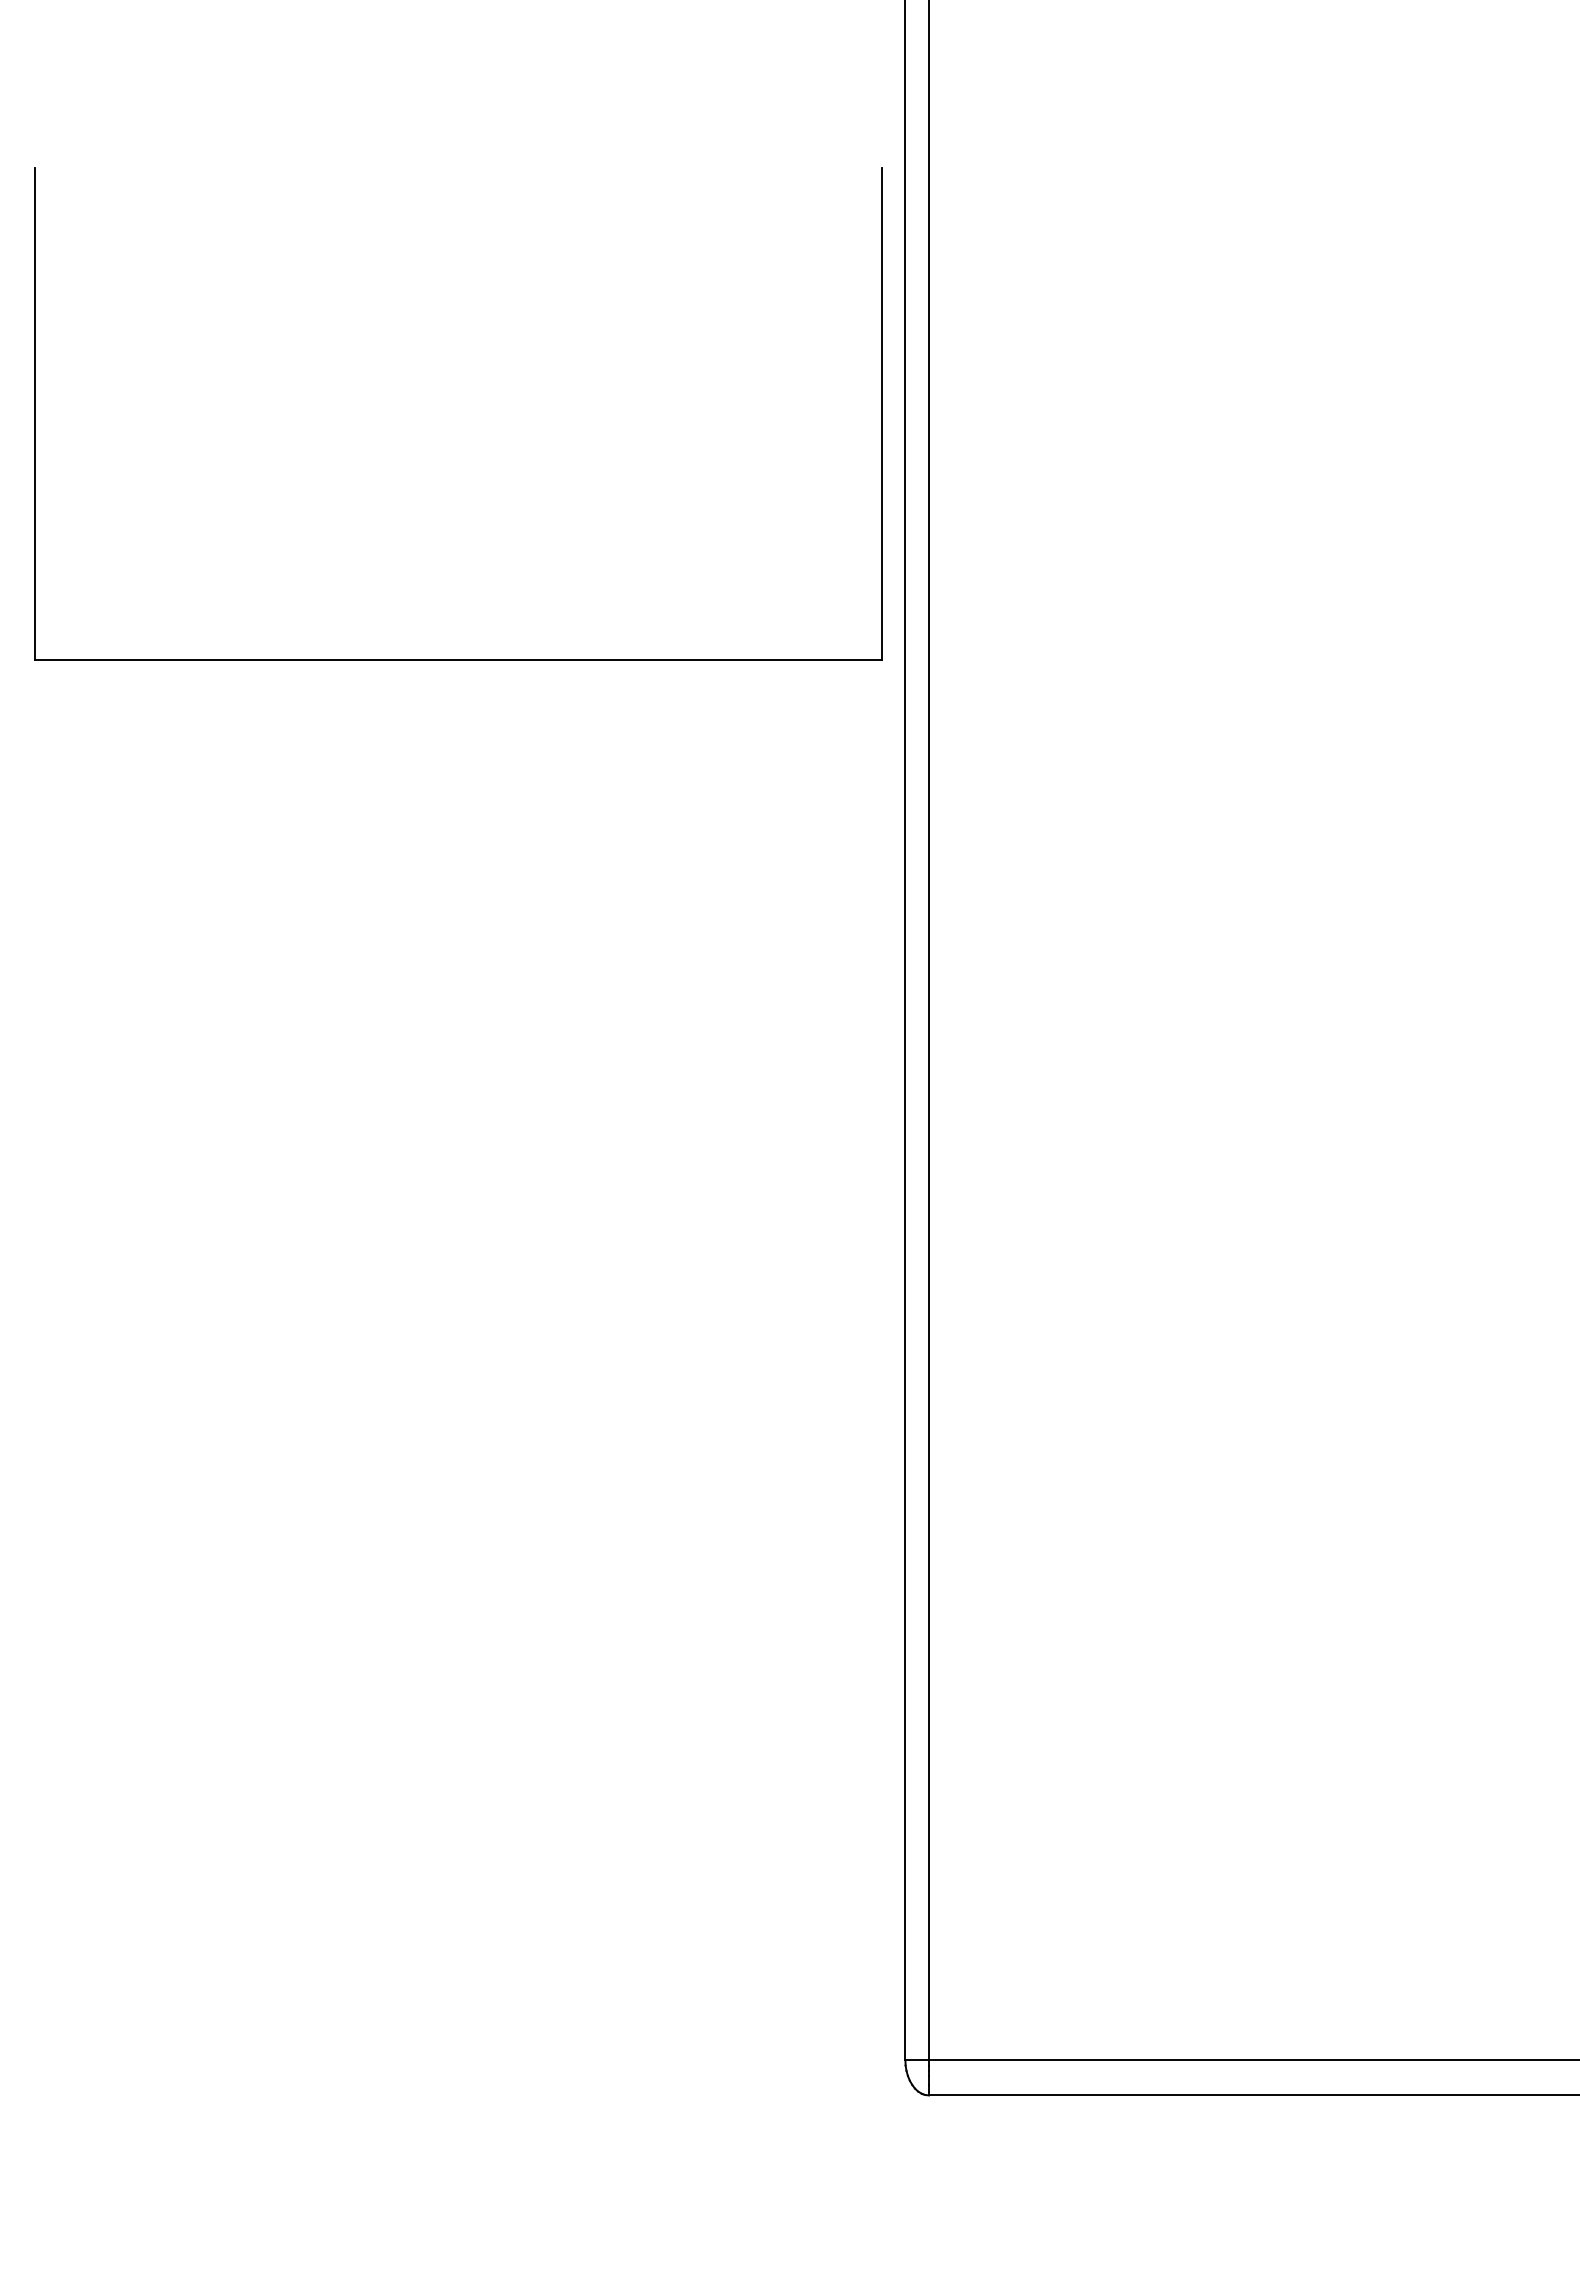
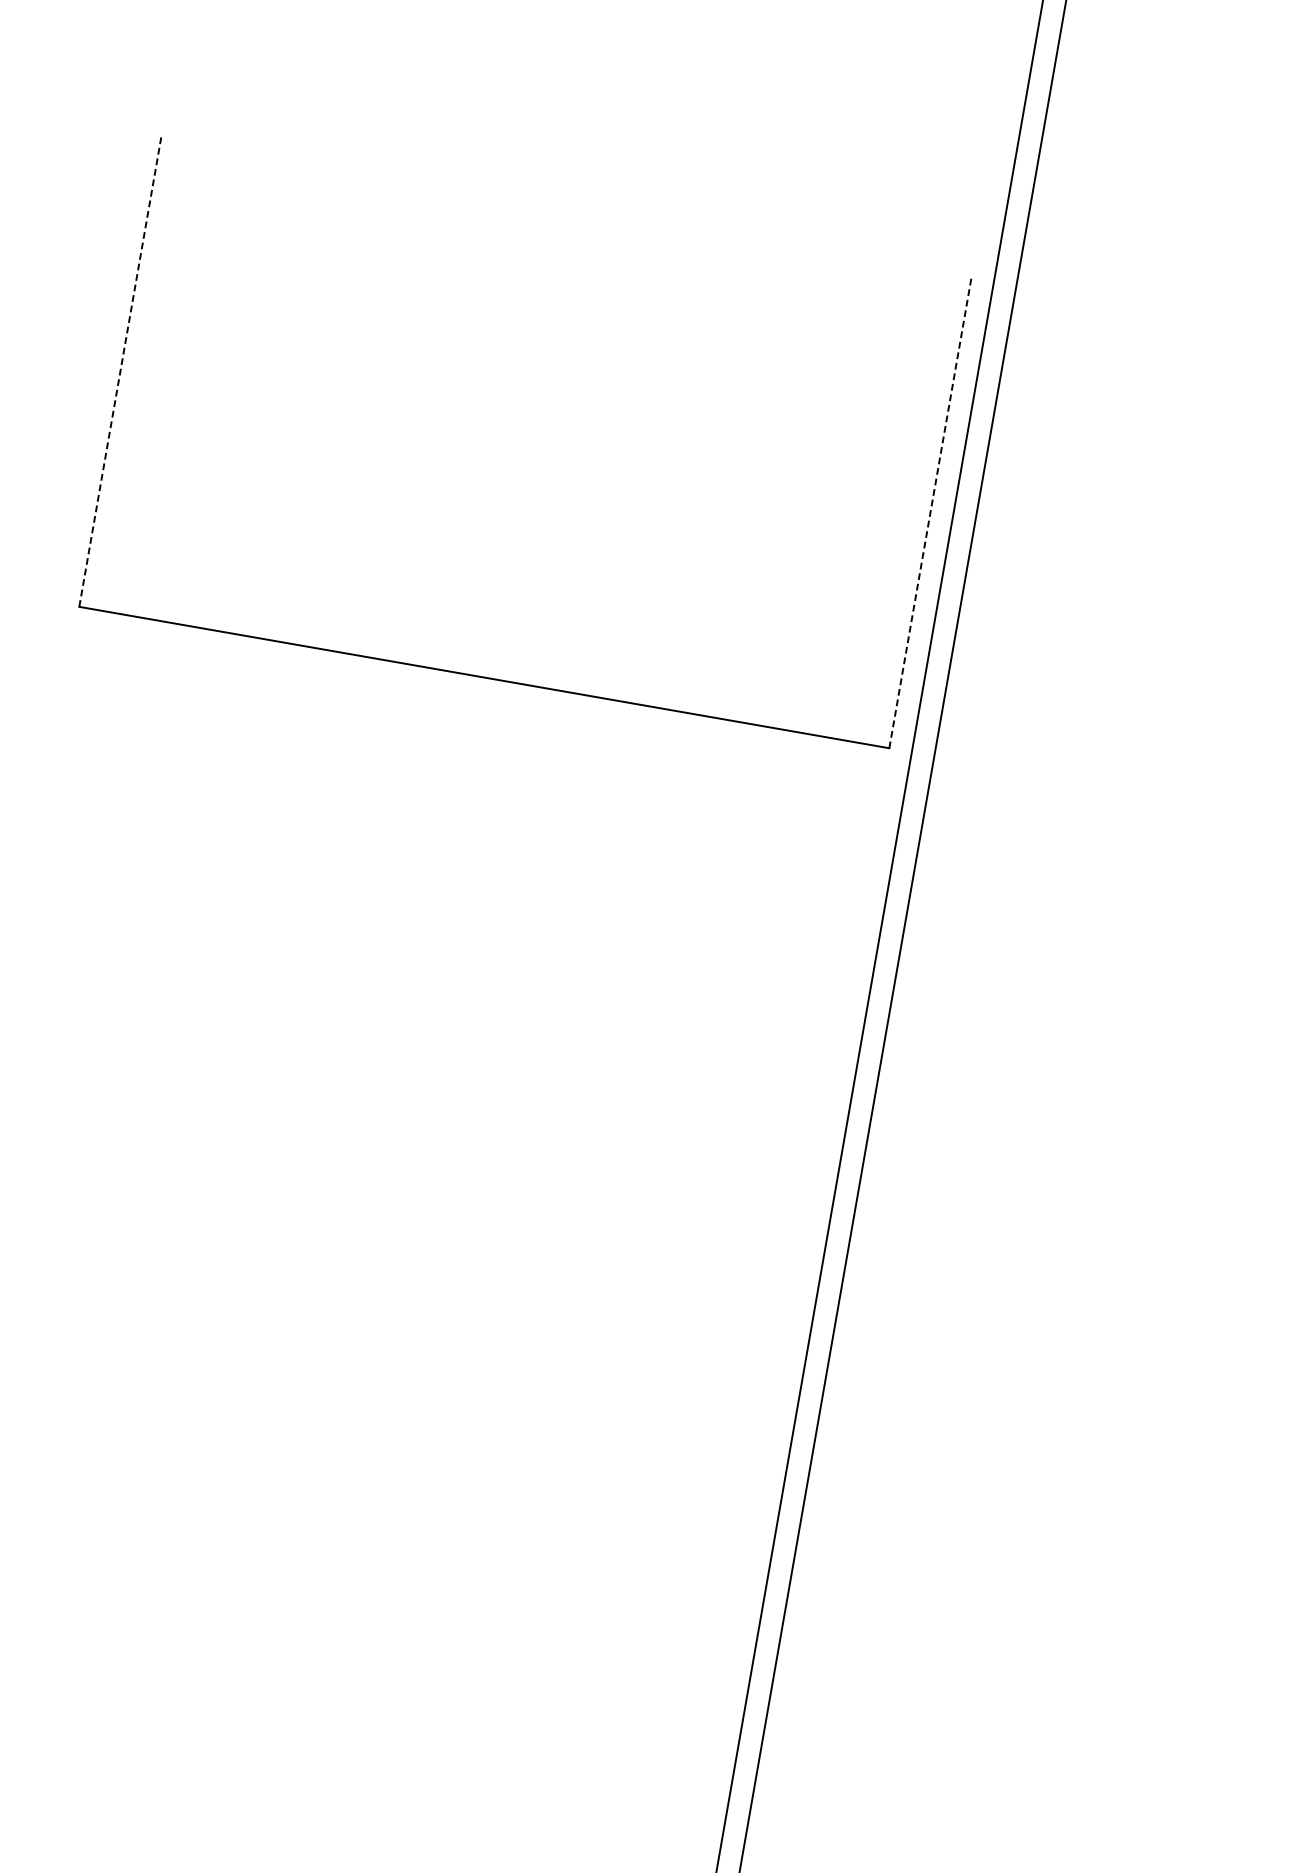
line: (34, 413) -> (120, 371), solid -> dashed
line: (881, 413) -> (930, 512), solid -> dashed

